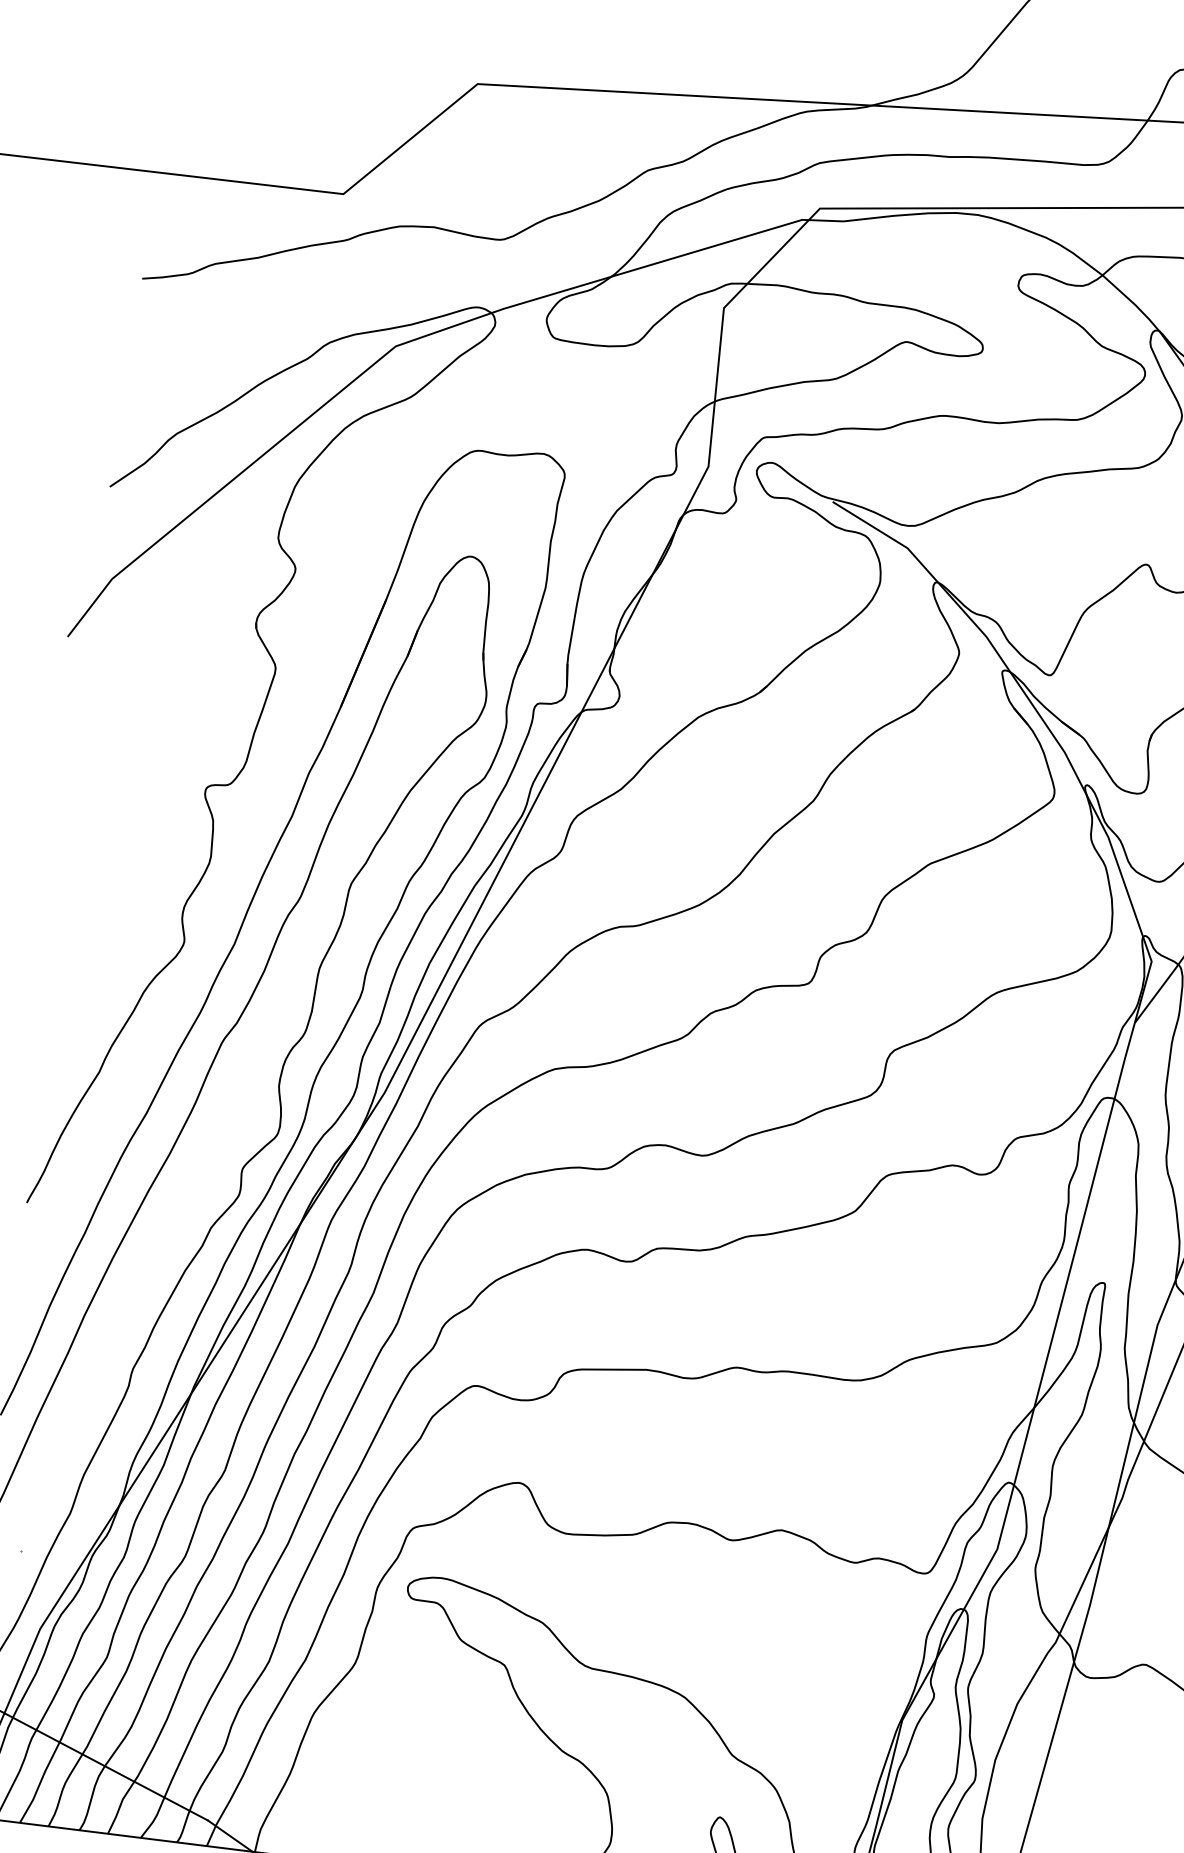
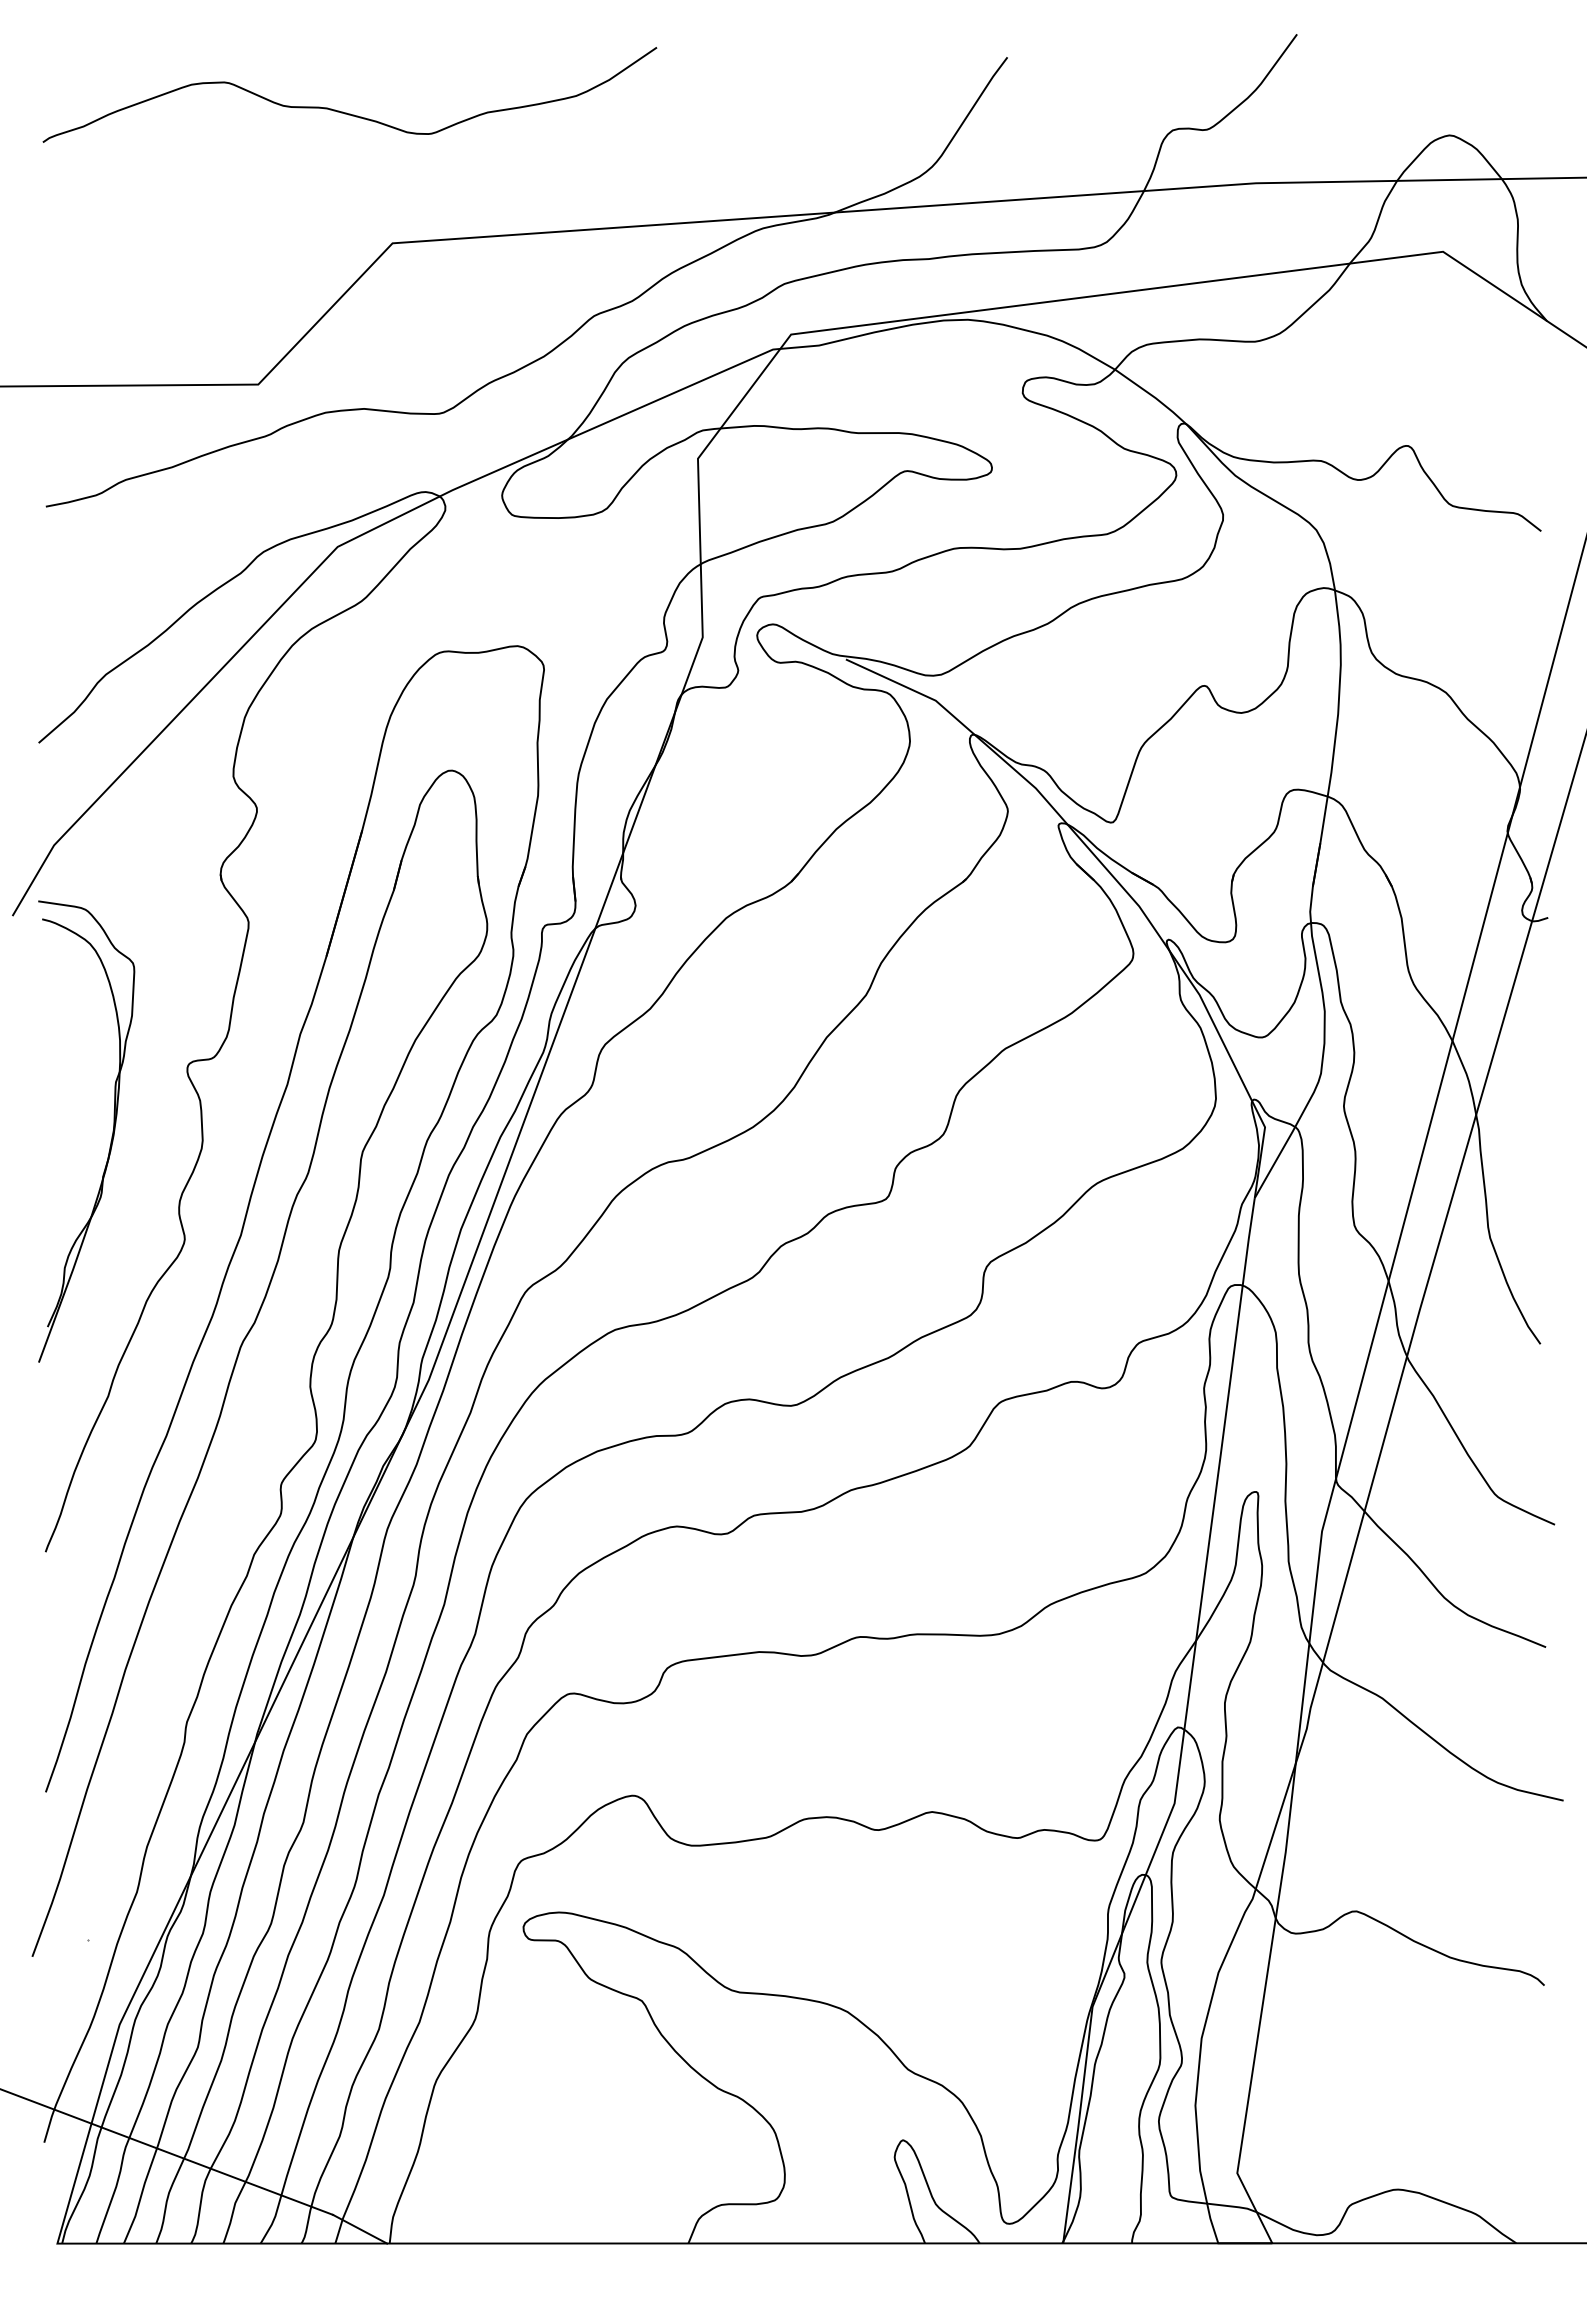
part: (130, 842) -> (111, 1136), added

